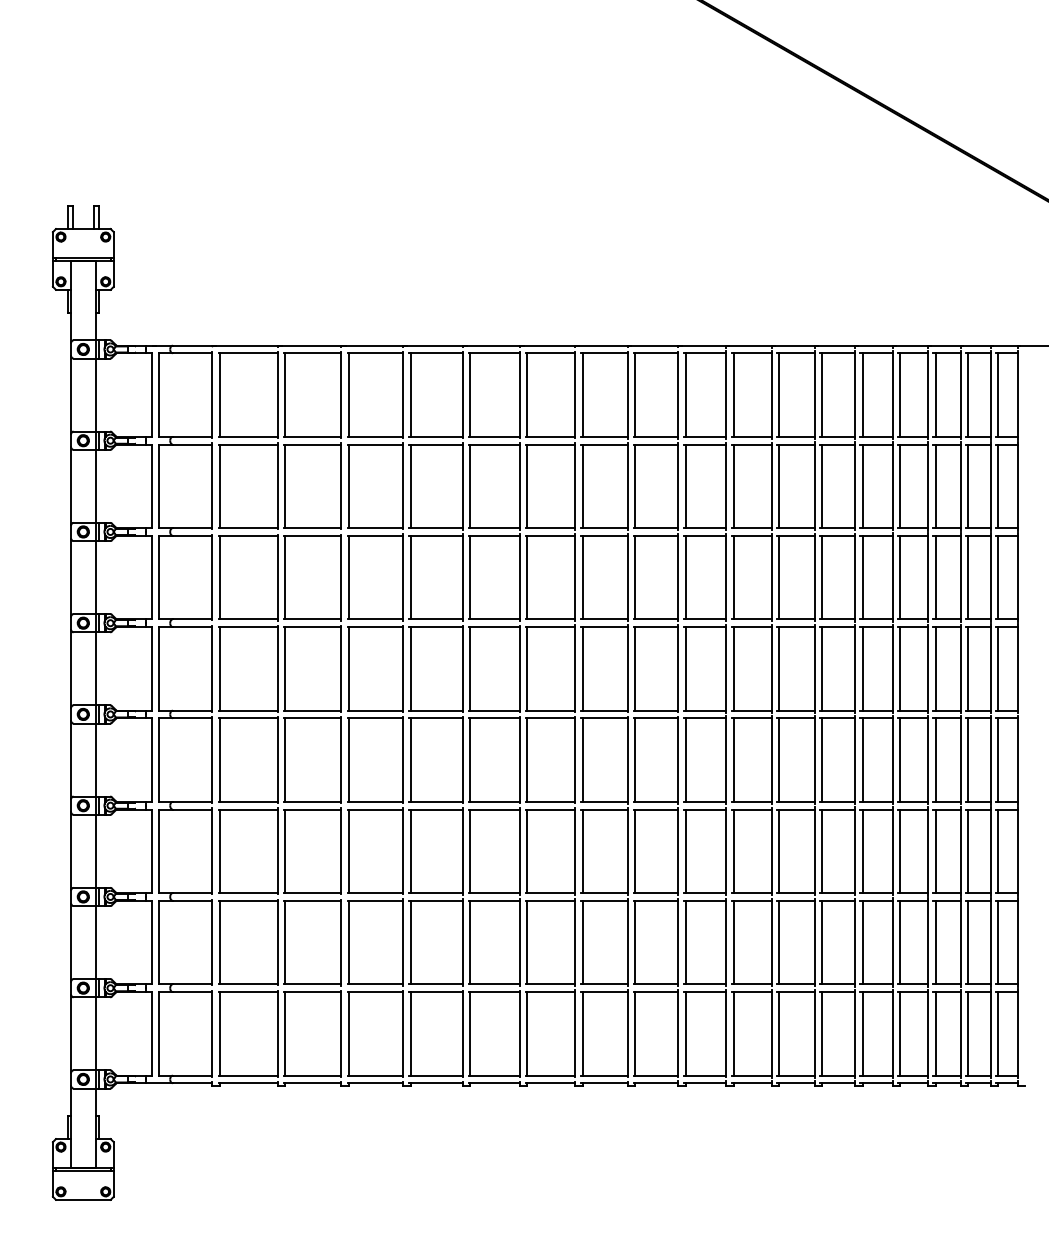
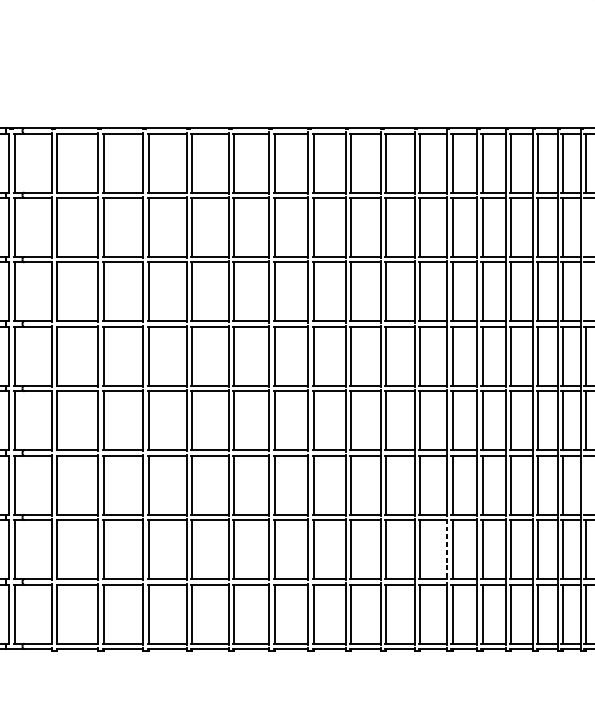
line: (968, 486) -> (586, 227), removed
line: (968, 577) -> (586, 291), removed
line: (968, 851) -> (586, 485), removed
line: (771, 942) -> (447, 549), solid -> dashed

